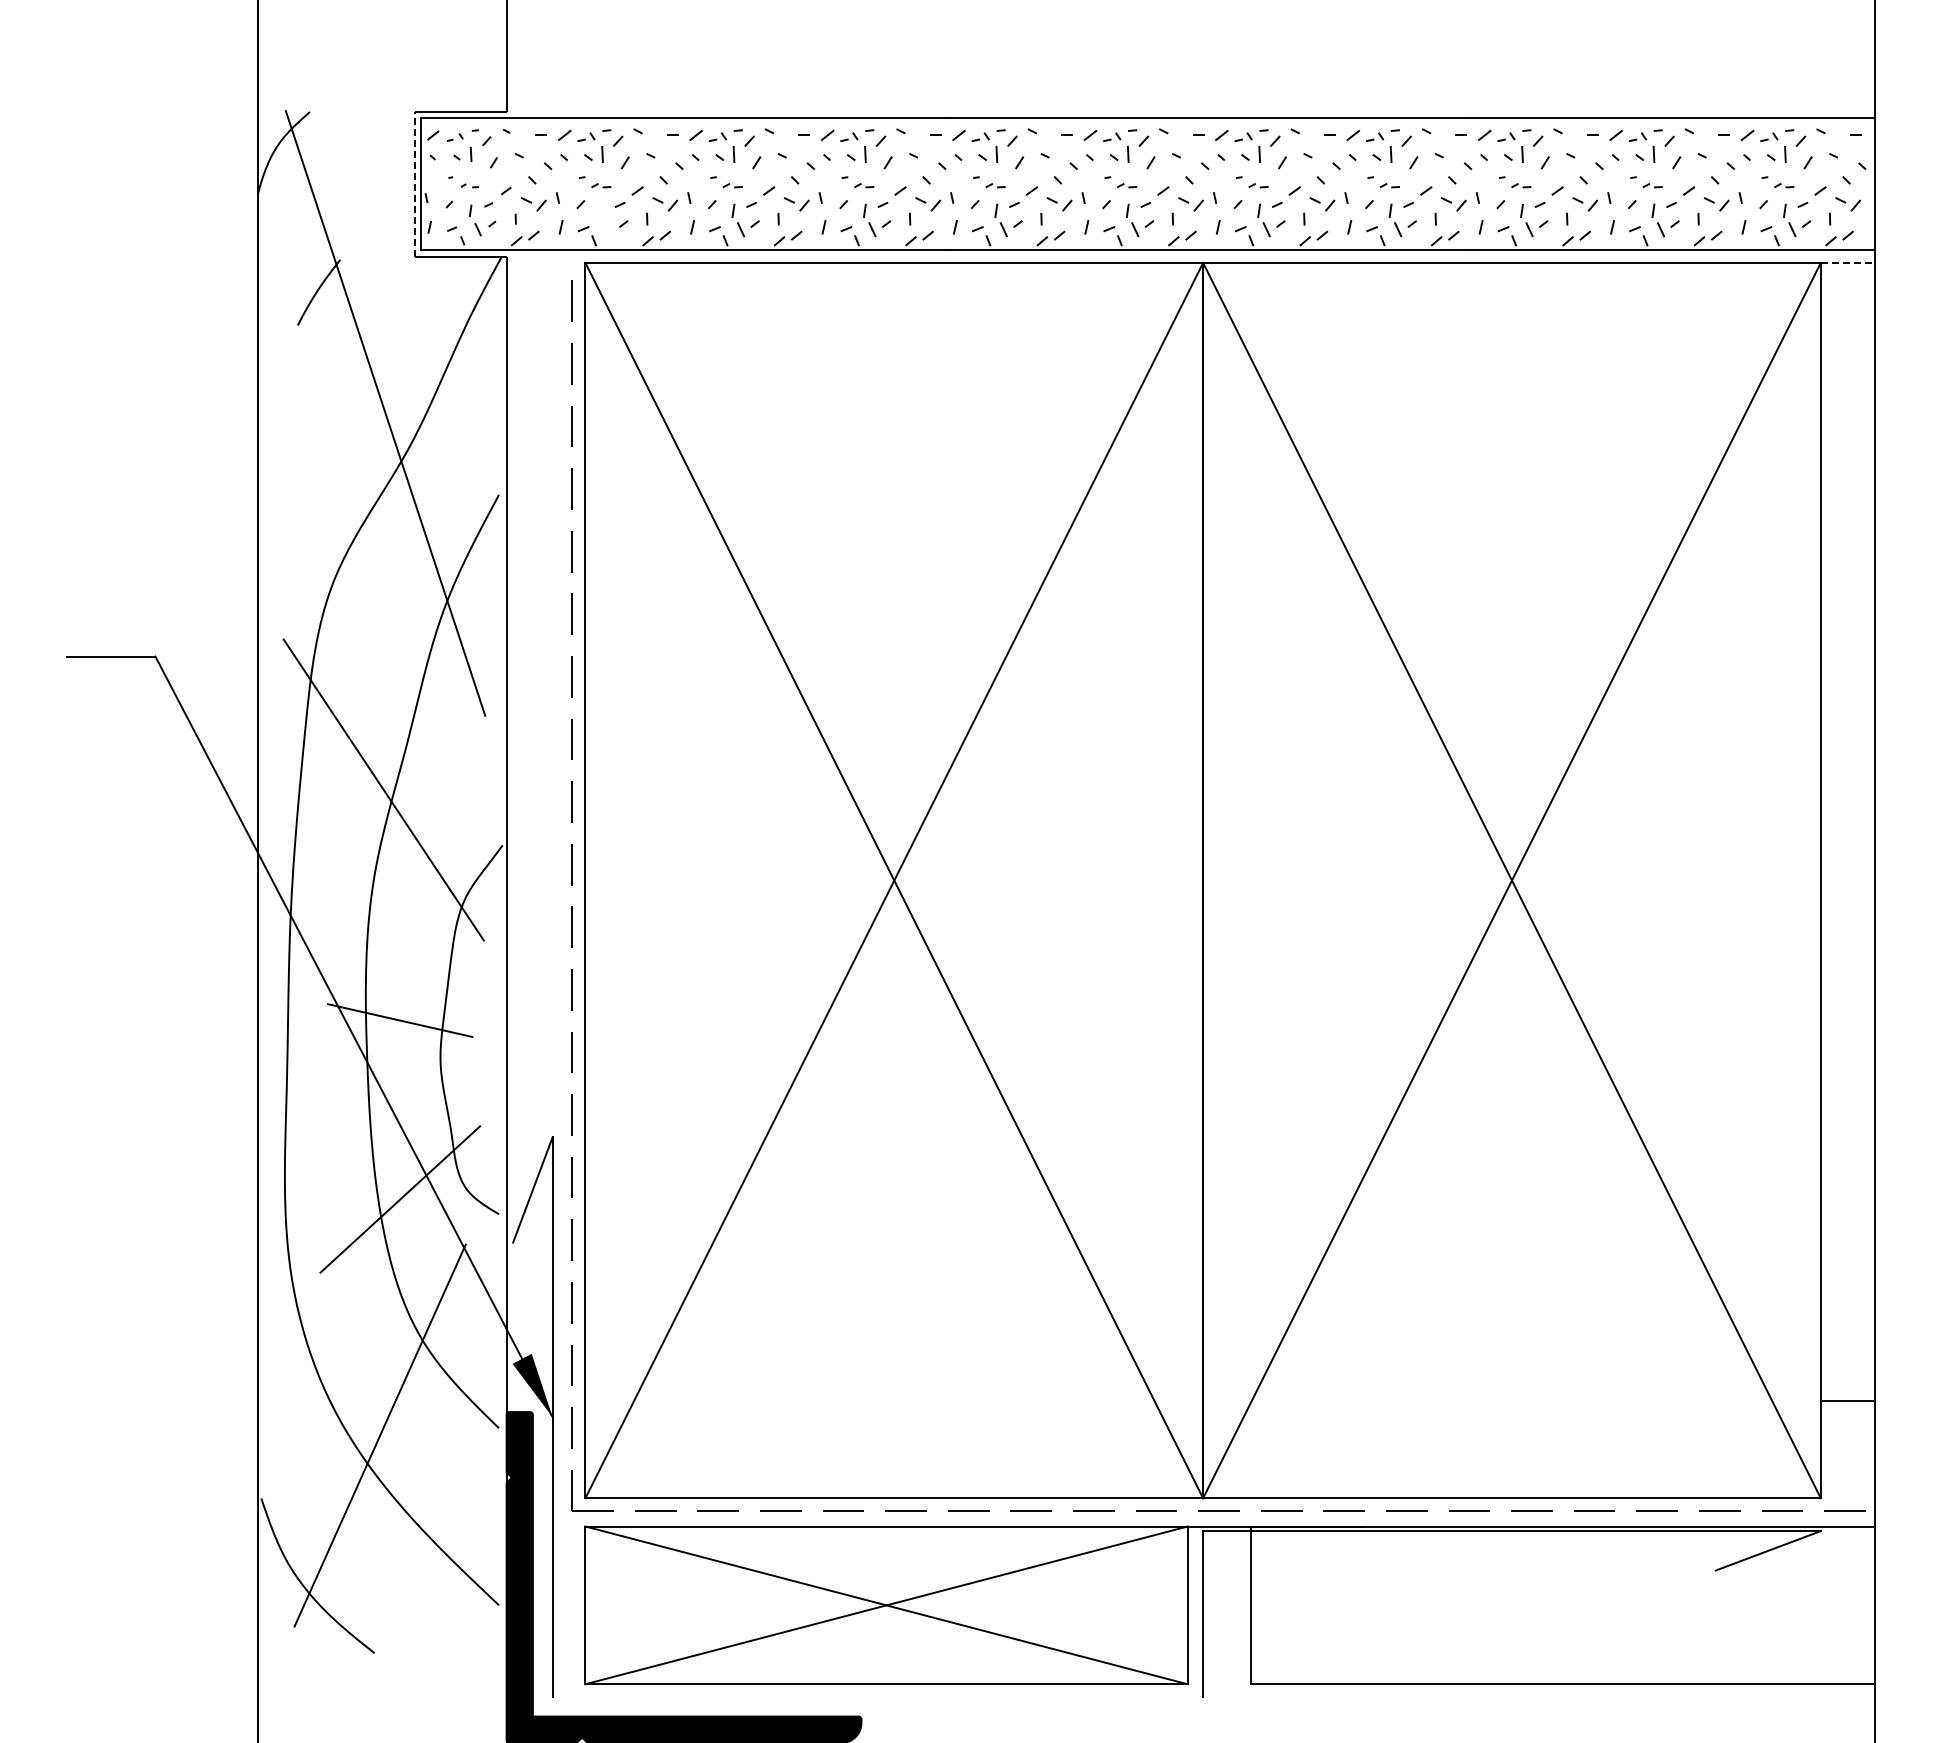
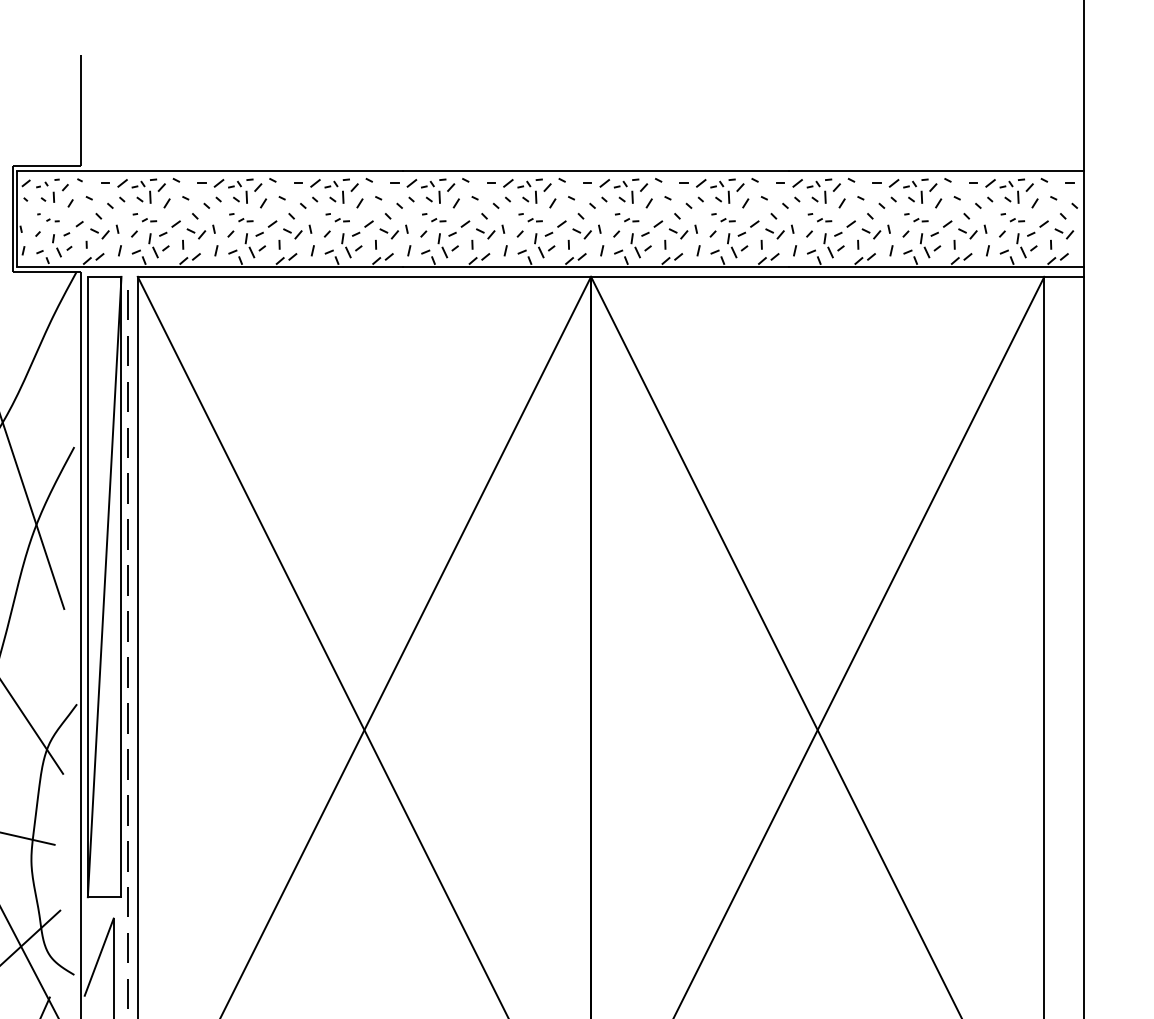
line: (415, 183) -> (13, 218), dashed -> solid
part: (606, 220) -> (153, 245), added
line: (1848, 262) -> (1064, 276), dashed -> solid
part: (540, 685) -> (104, 586), added

